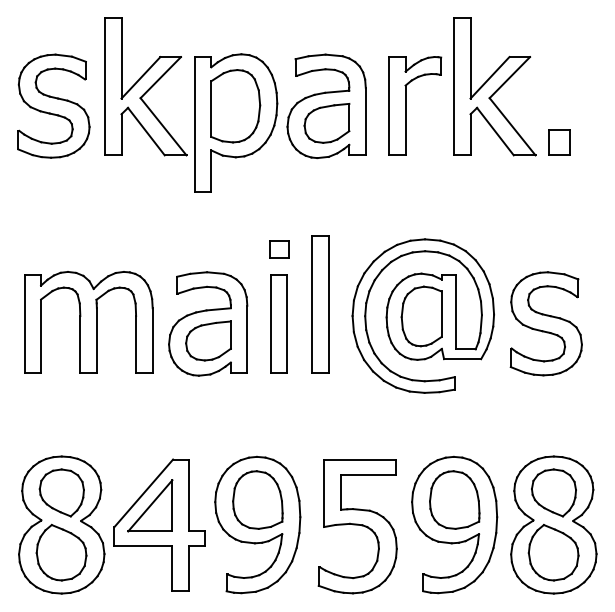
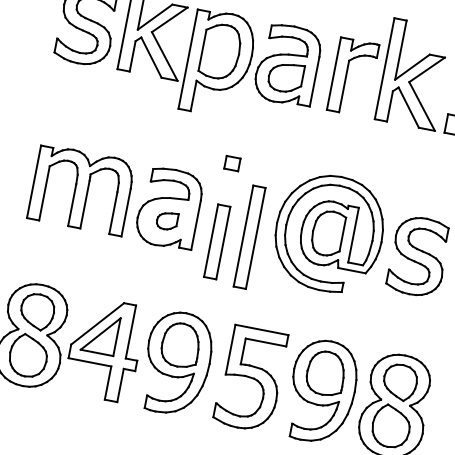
part: (320, 304) -> (249, 237), moved
part: (278, 323) -> (216, 241), moved
part: (208, 340) -> (167, 220), size x0.6

